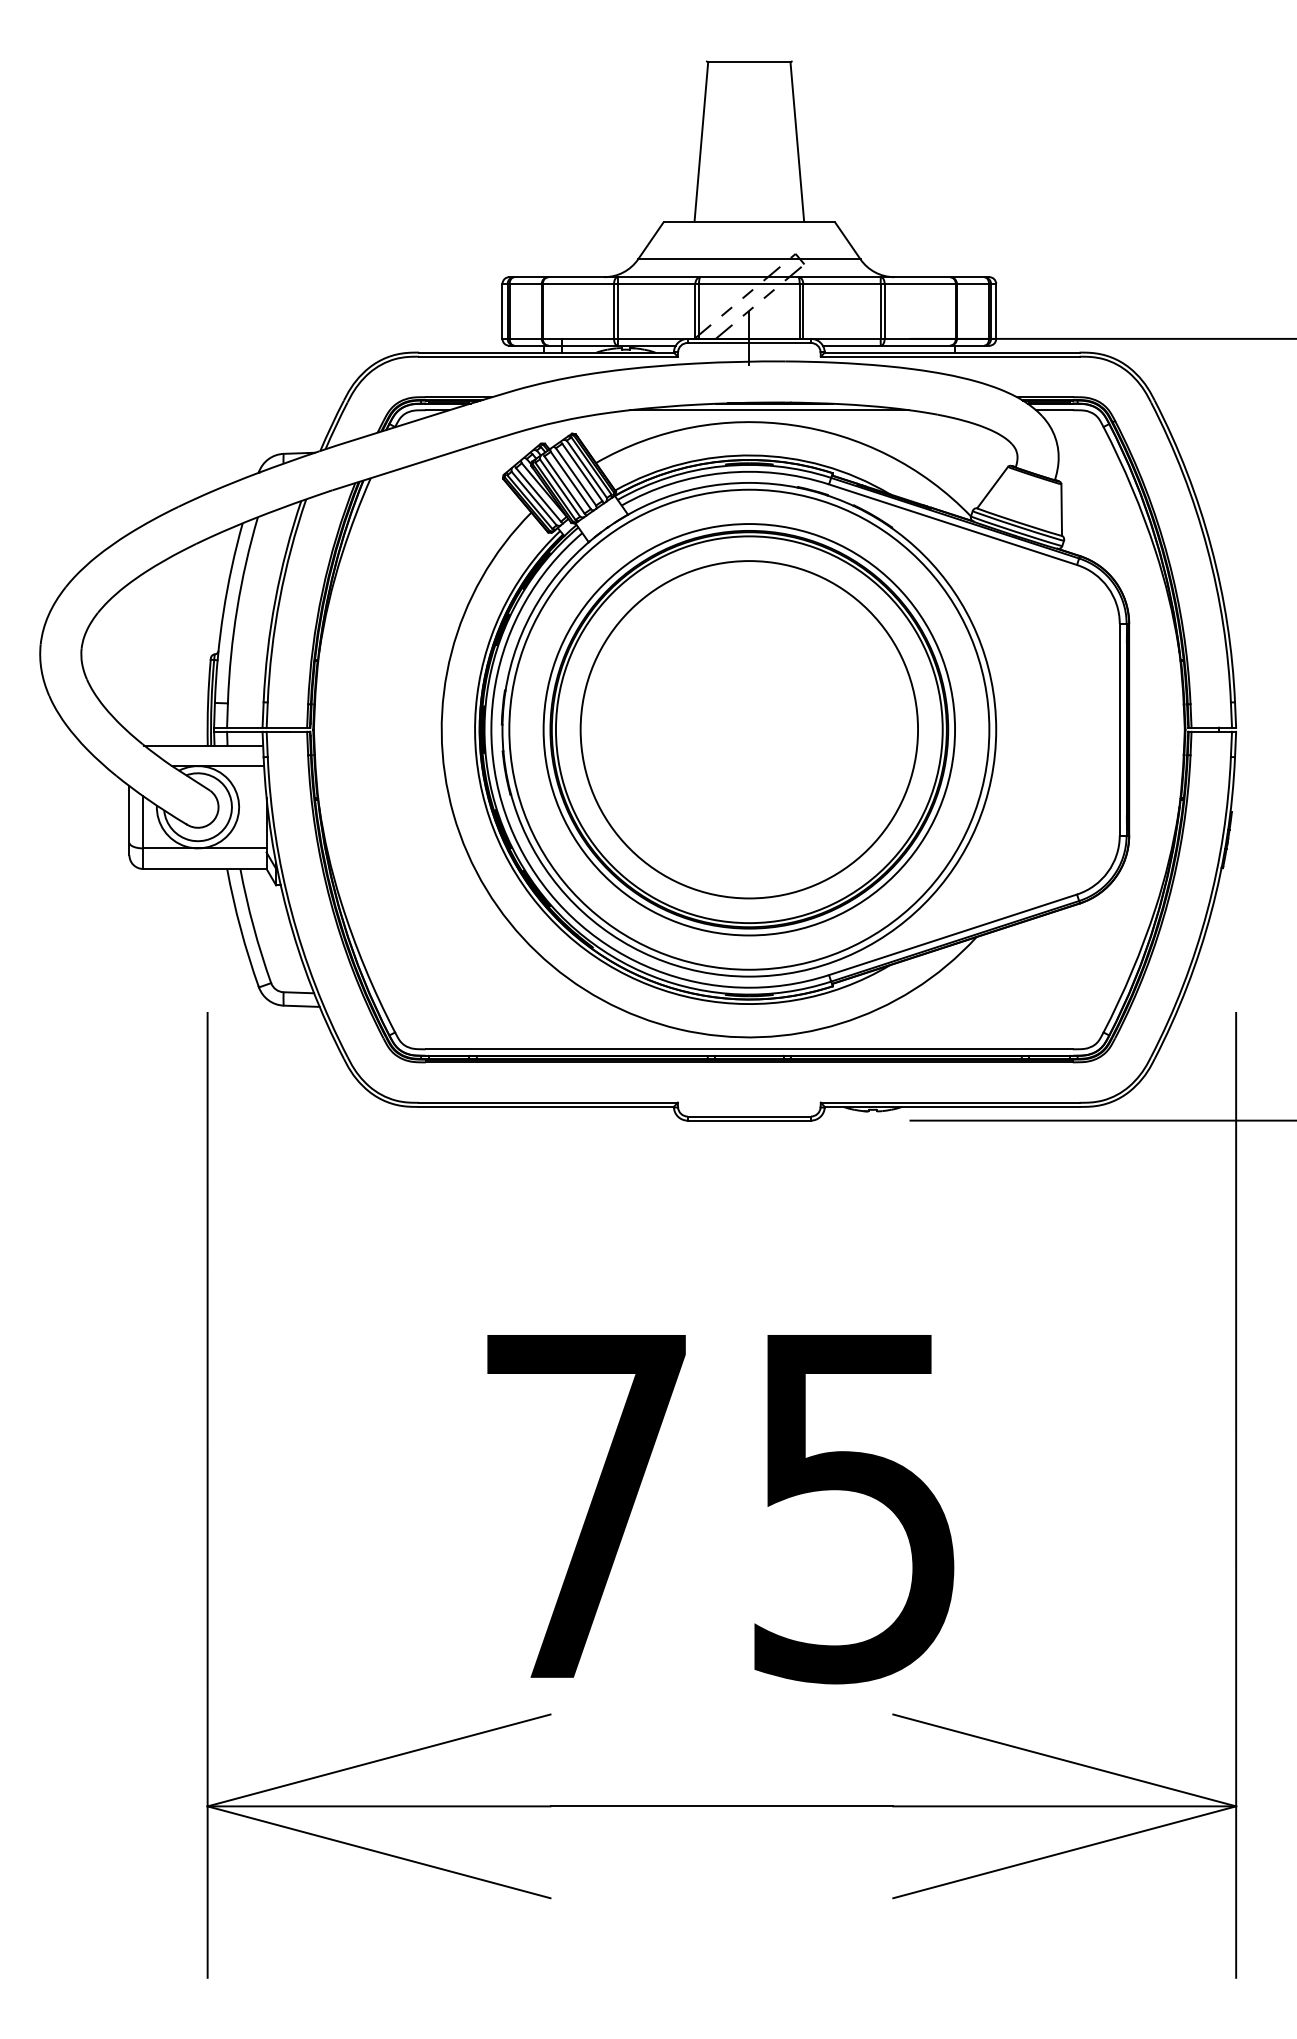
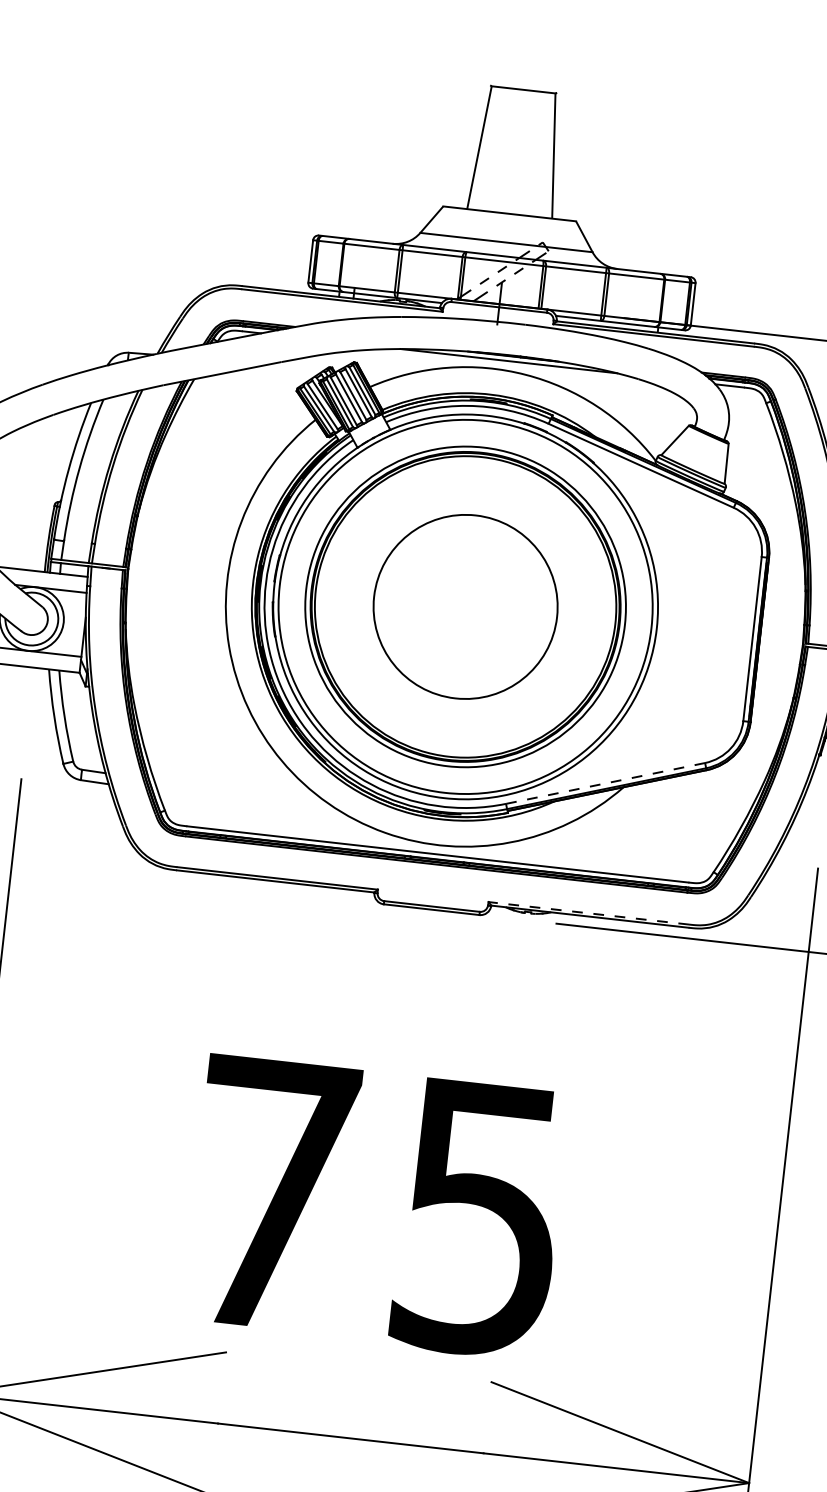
circle: (749, 729) -> (465, 606), size x0.7
line: (952, 934) -> (605, 783), solid -> dashed
line: (949, 1102) -> (588, 913), solid -> dashed

